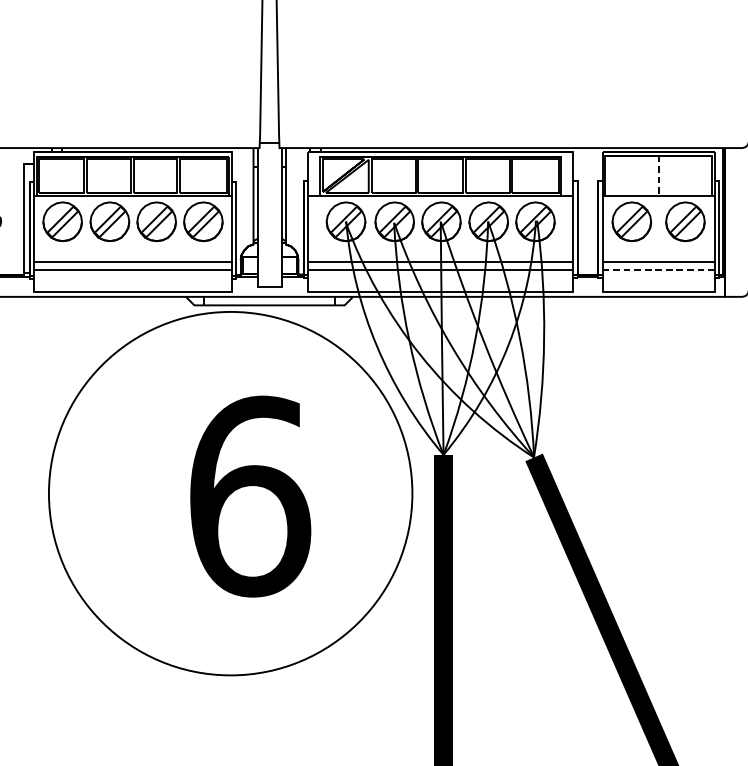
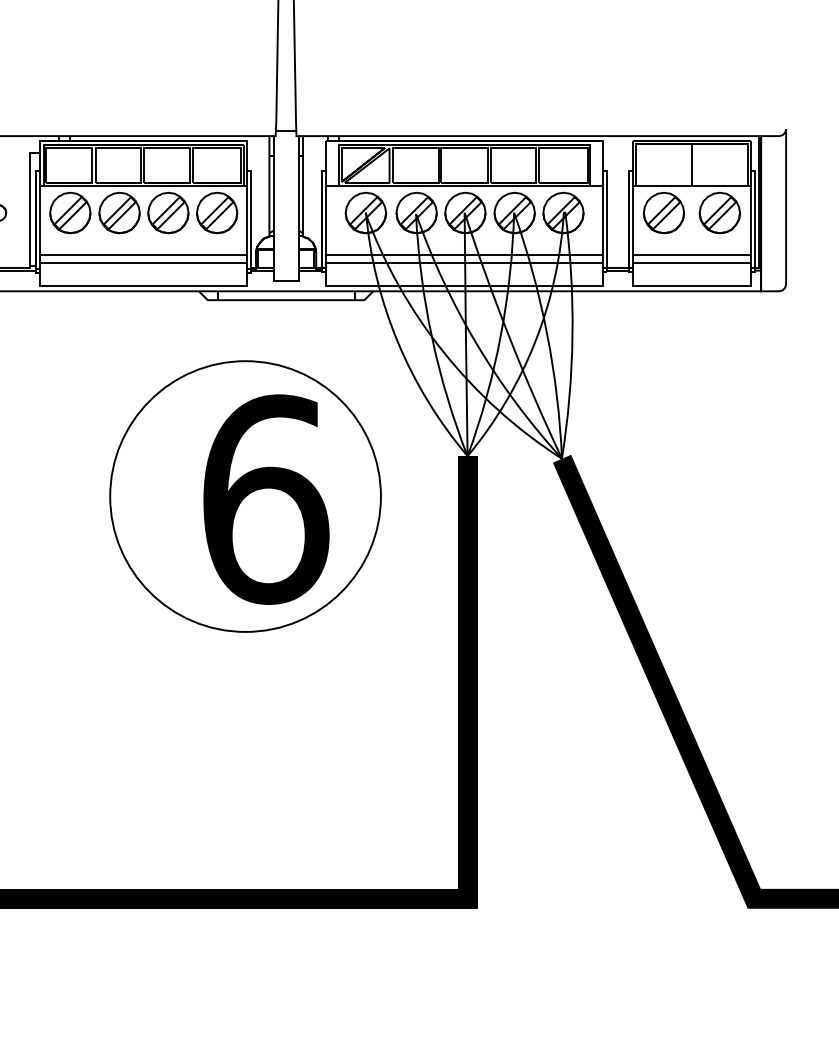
line: (659, 175) -> (692, 164), dashed -> solid
line: (659, 270) -> (692, 263), dashed -> solid
circle: (230, 493) -> (245, 496), size x0.71

